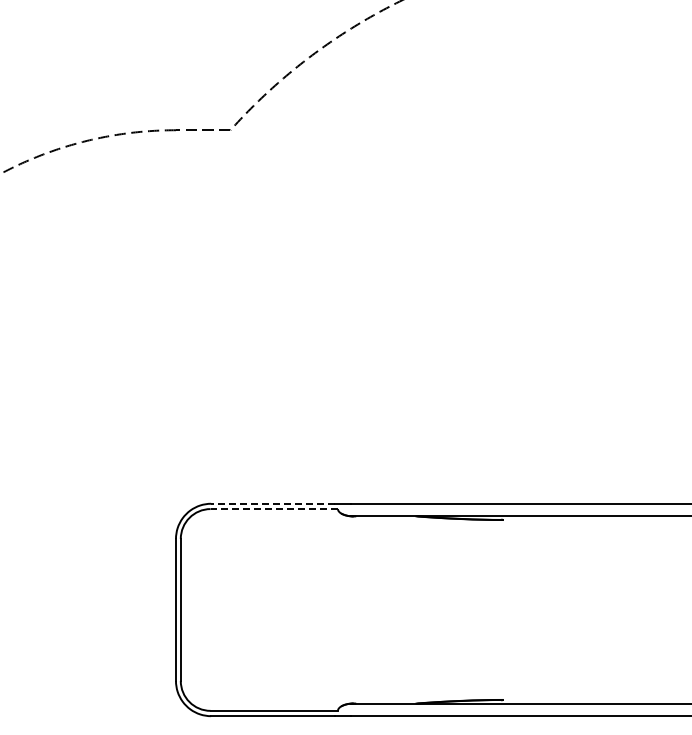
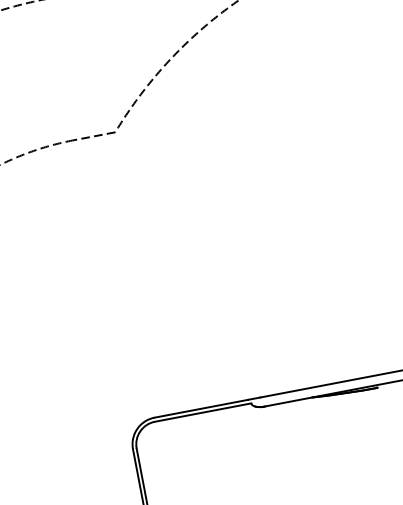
line: (272, 503) -> (200, 408), dashed -> solid
line: (274, 509) -> (203, 412), dashed -> solid

